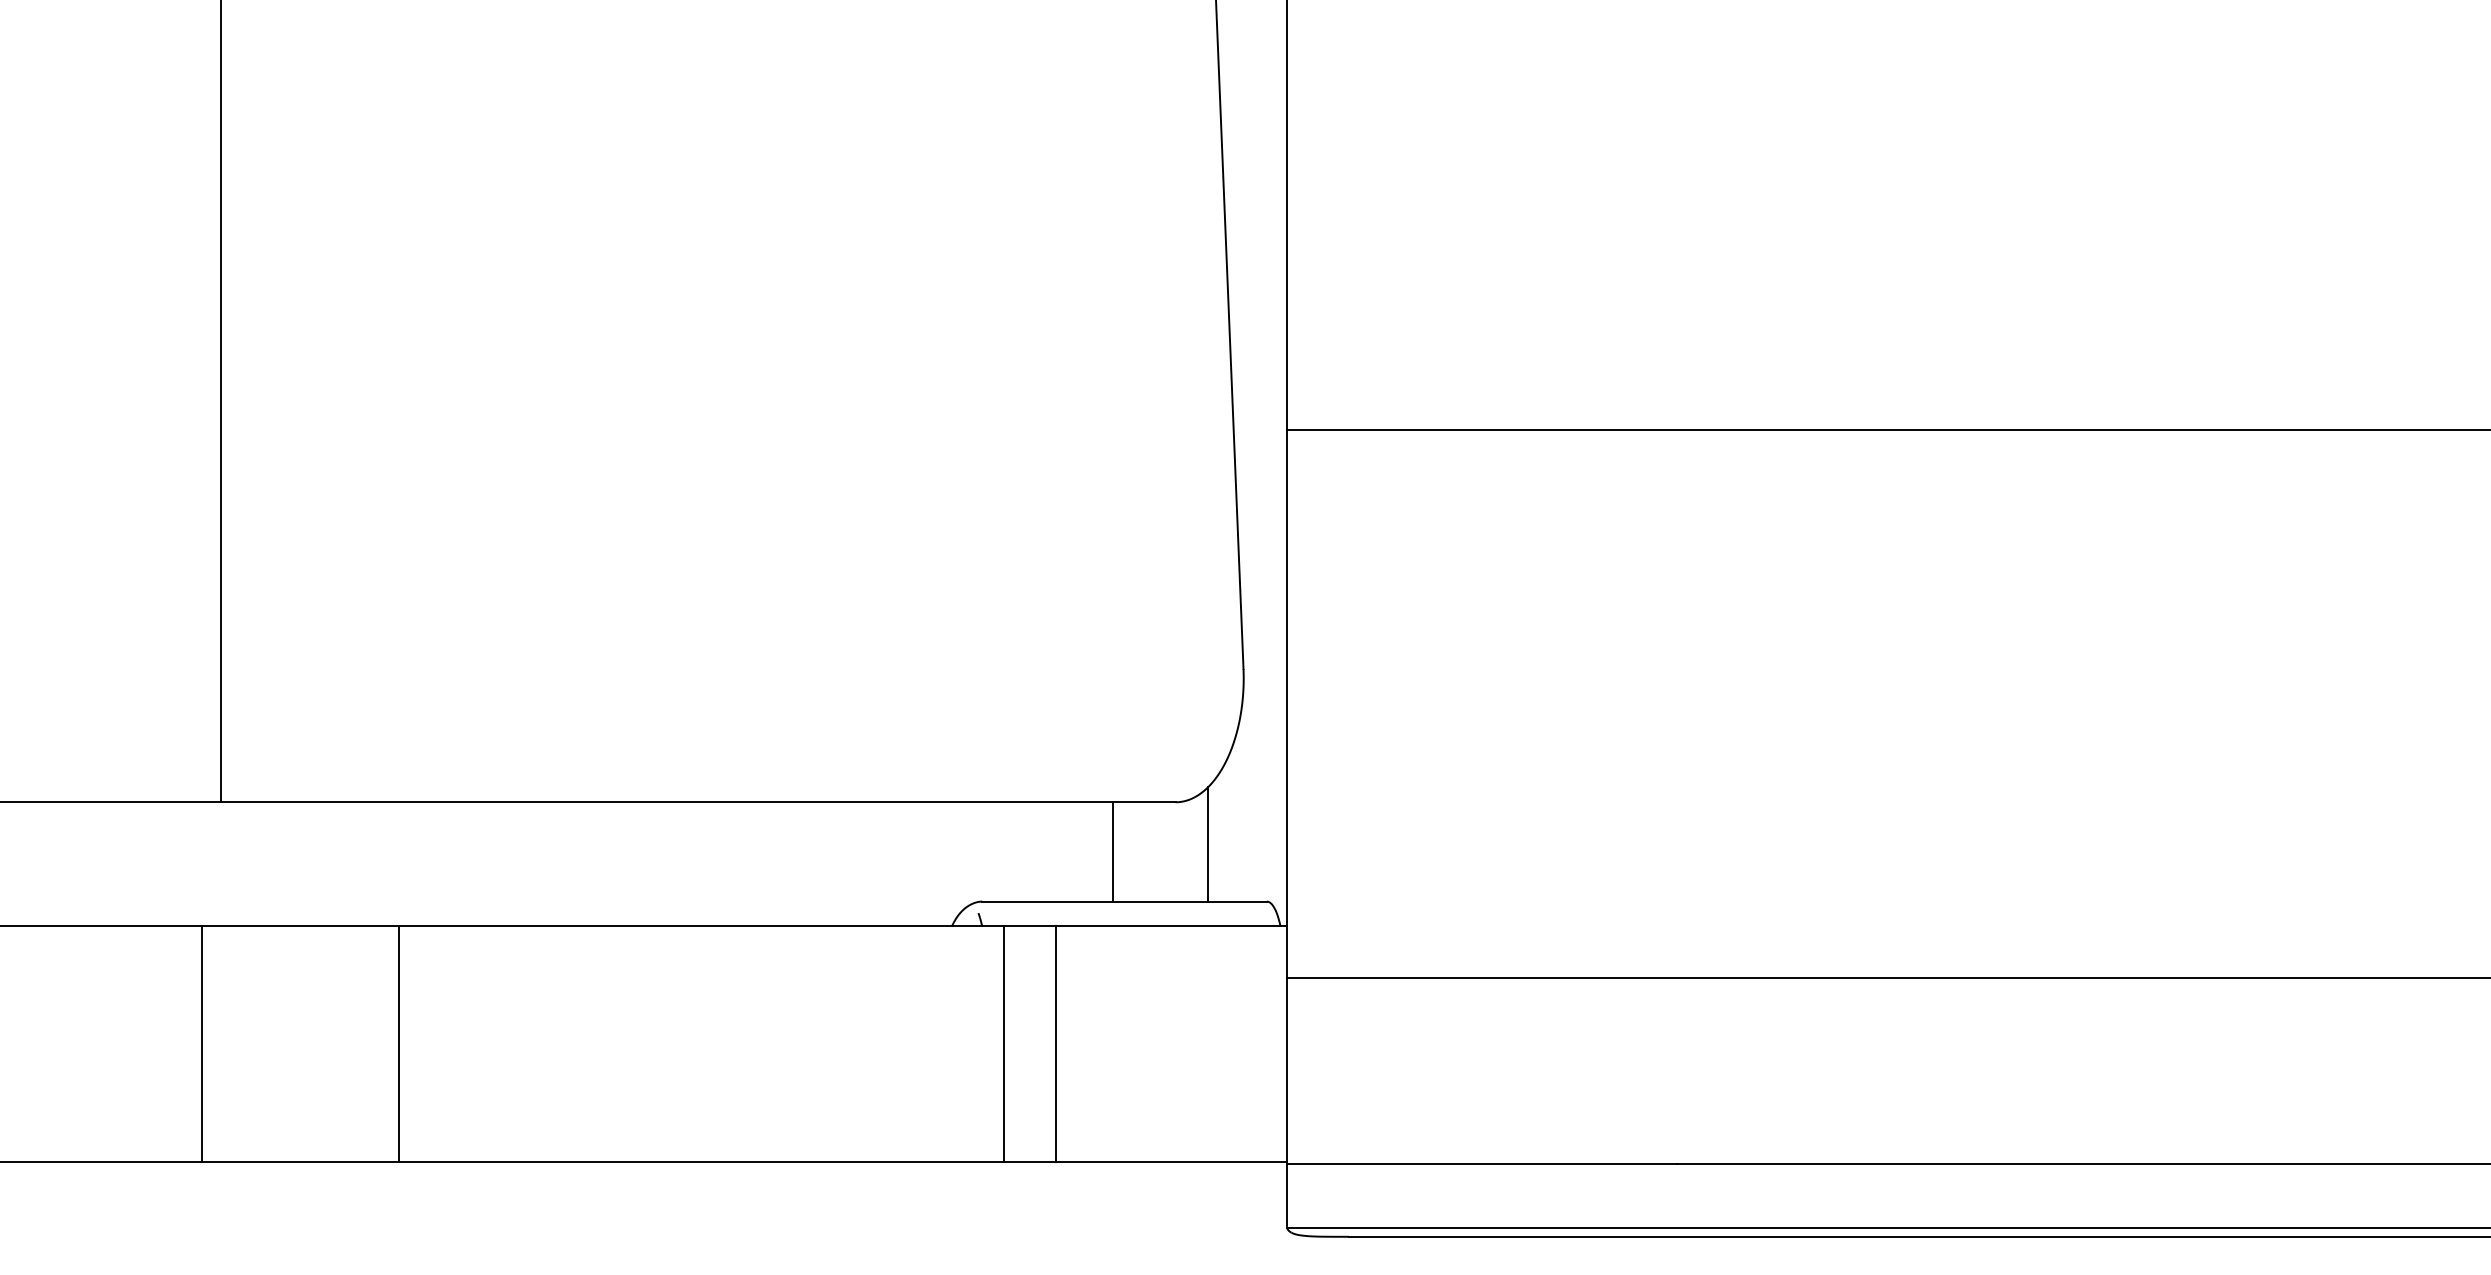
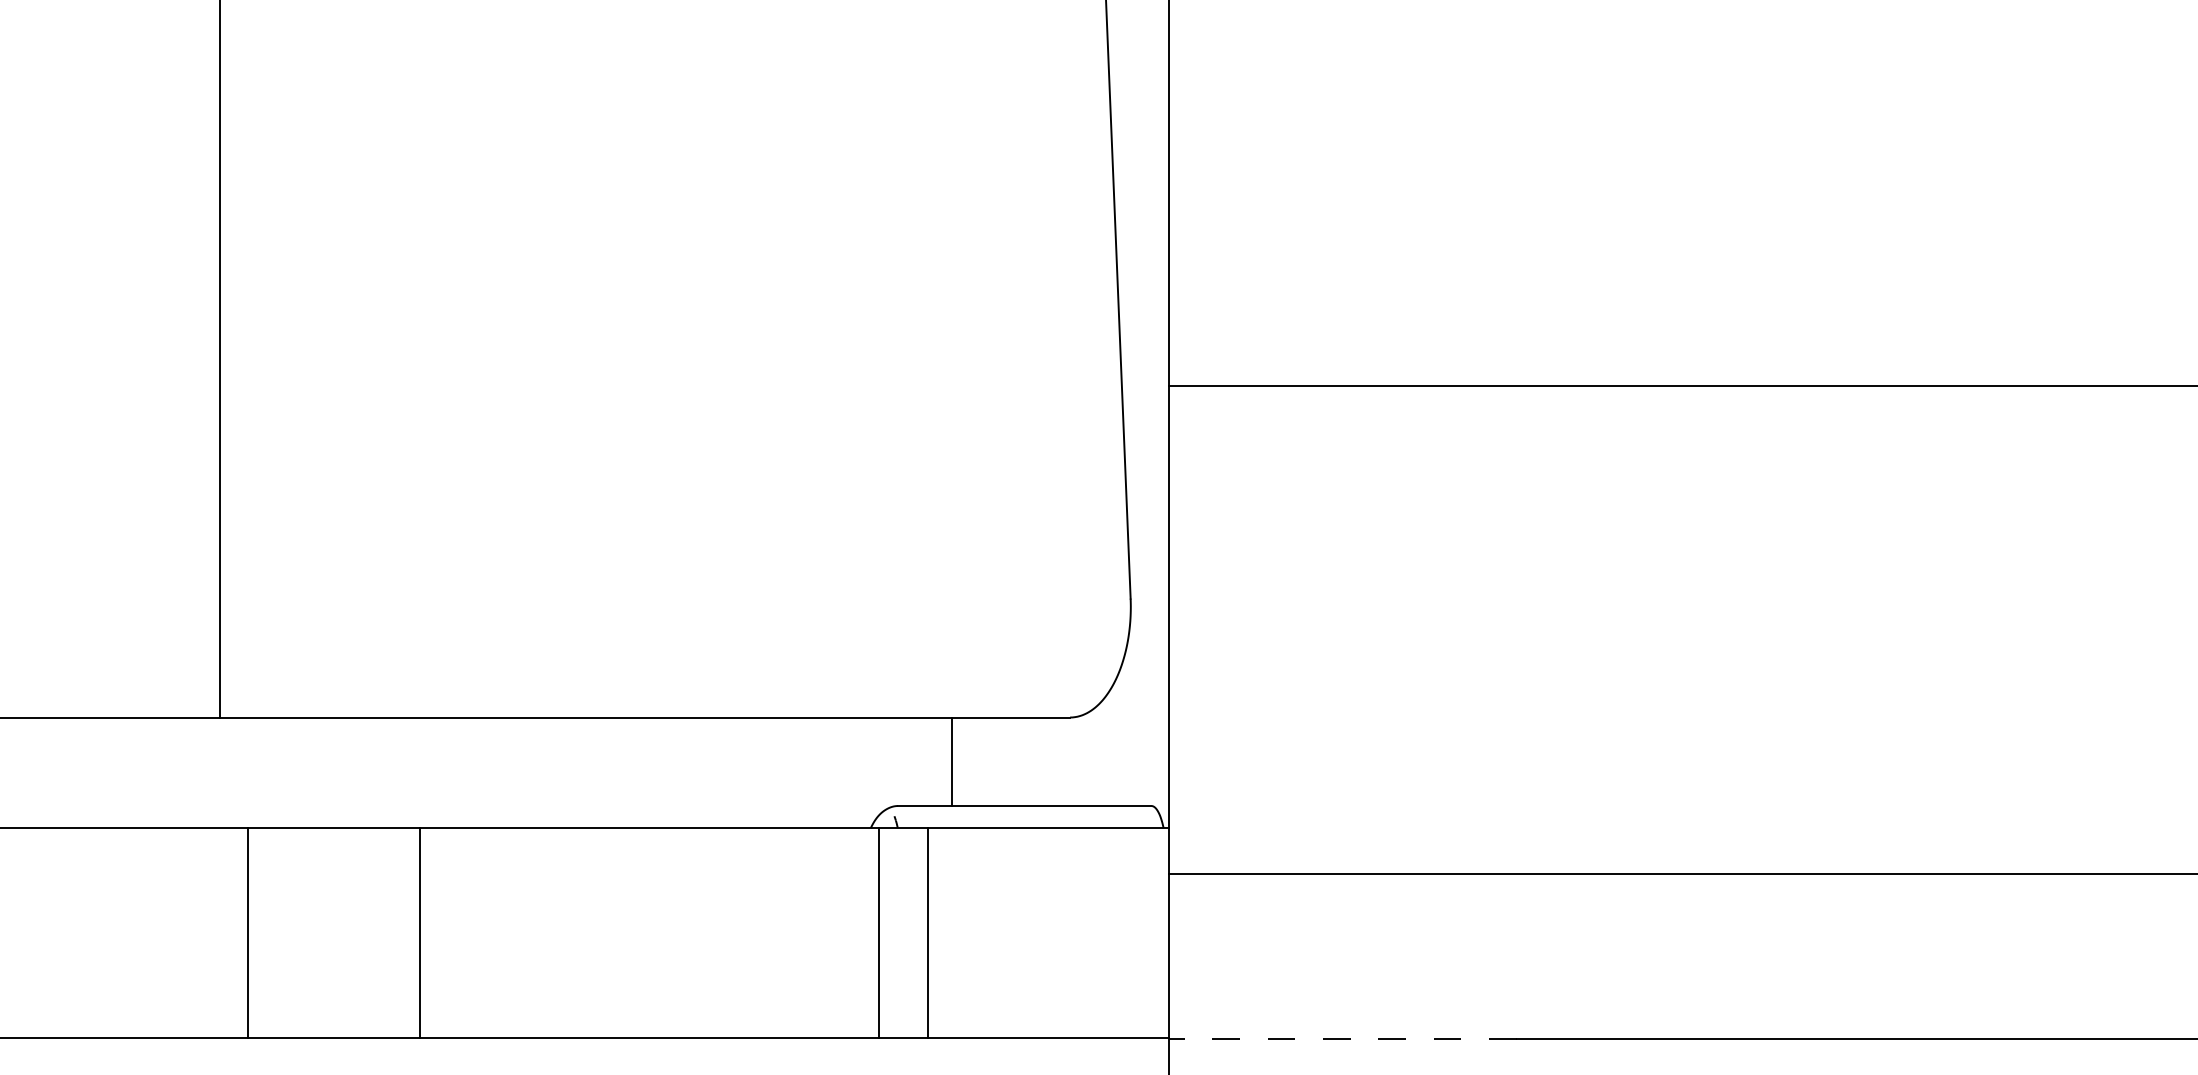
line: (1208, 843) -> (1099, 754), removed
line: (1112, 851) -> (951, 761), moved
line: (202, 1044) -> (248, 933), moved
line: (398, 1044) -> (419, 933), moved
line: (1003, 1044) -> (878, 933), moved
line: (1055, 1044) -> (927, 933), moved
line: (1481, 1163) -> (1342, 1039), solid -> dashed

